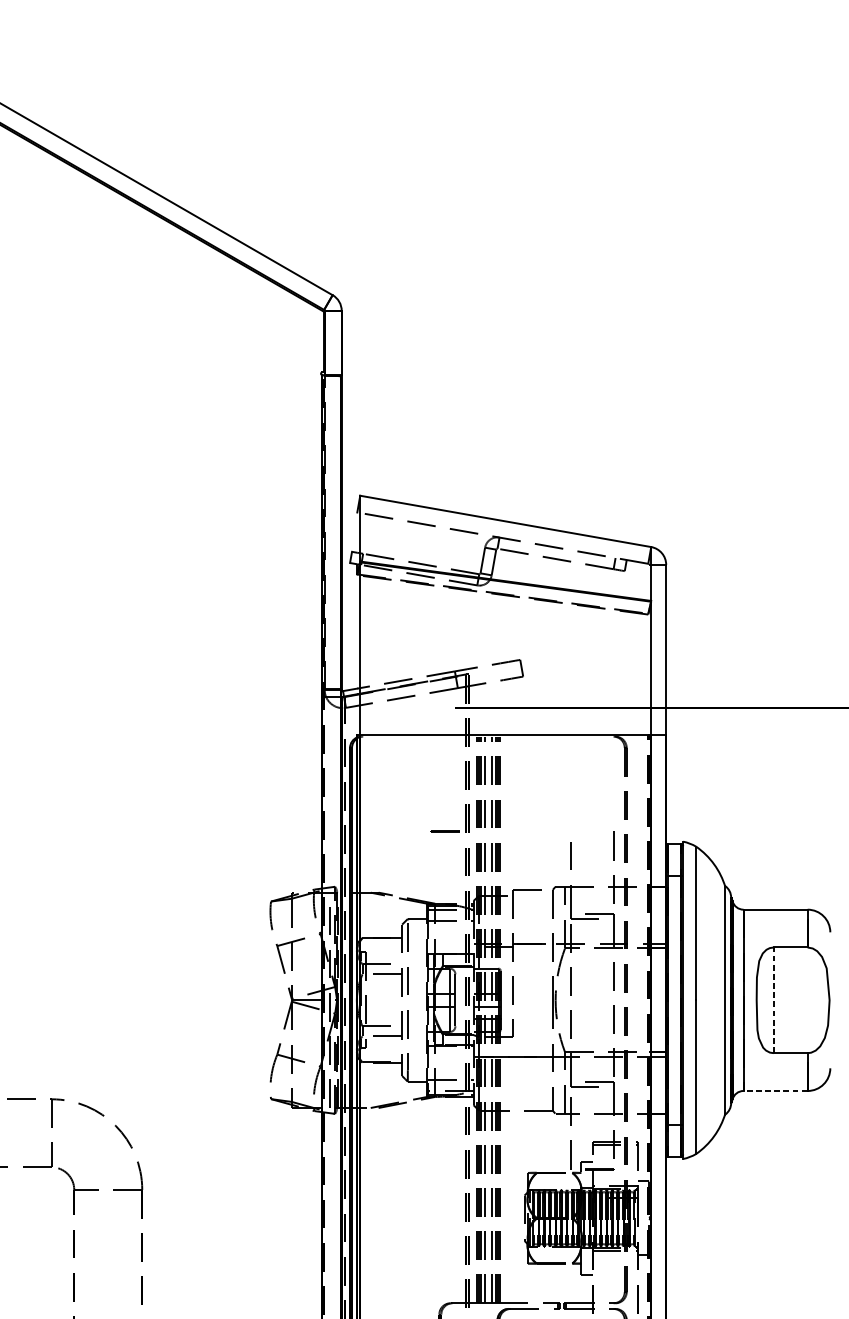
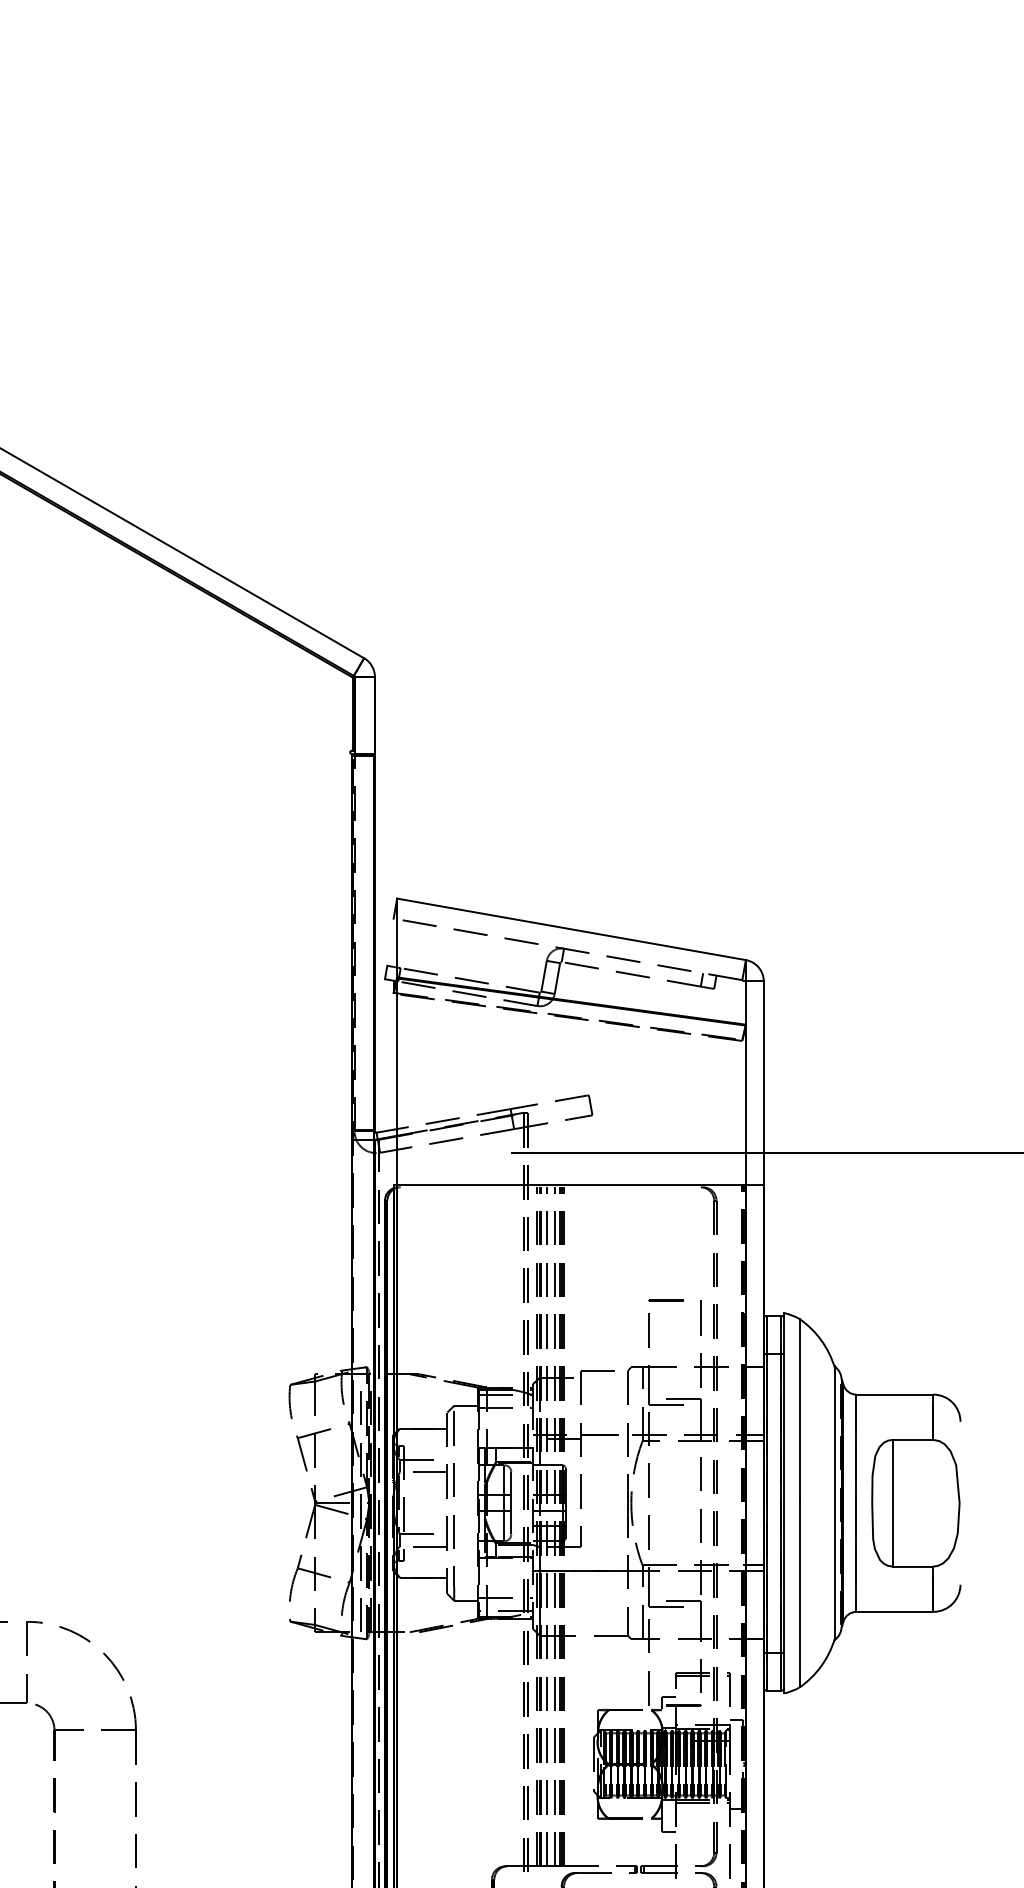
line: (444, 831) -> (665, 1300), moved
line: (773, 999) -> (892, 1502), dashed -> solid
line: (775, 1090) -> (894, 1611), dashed -> solid

